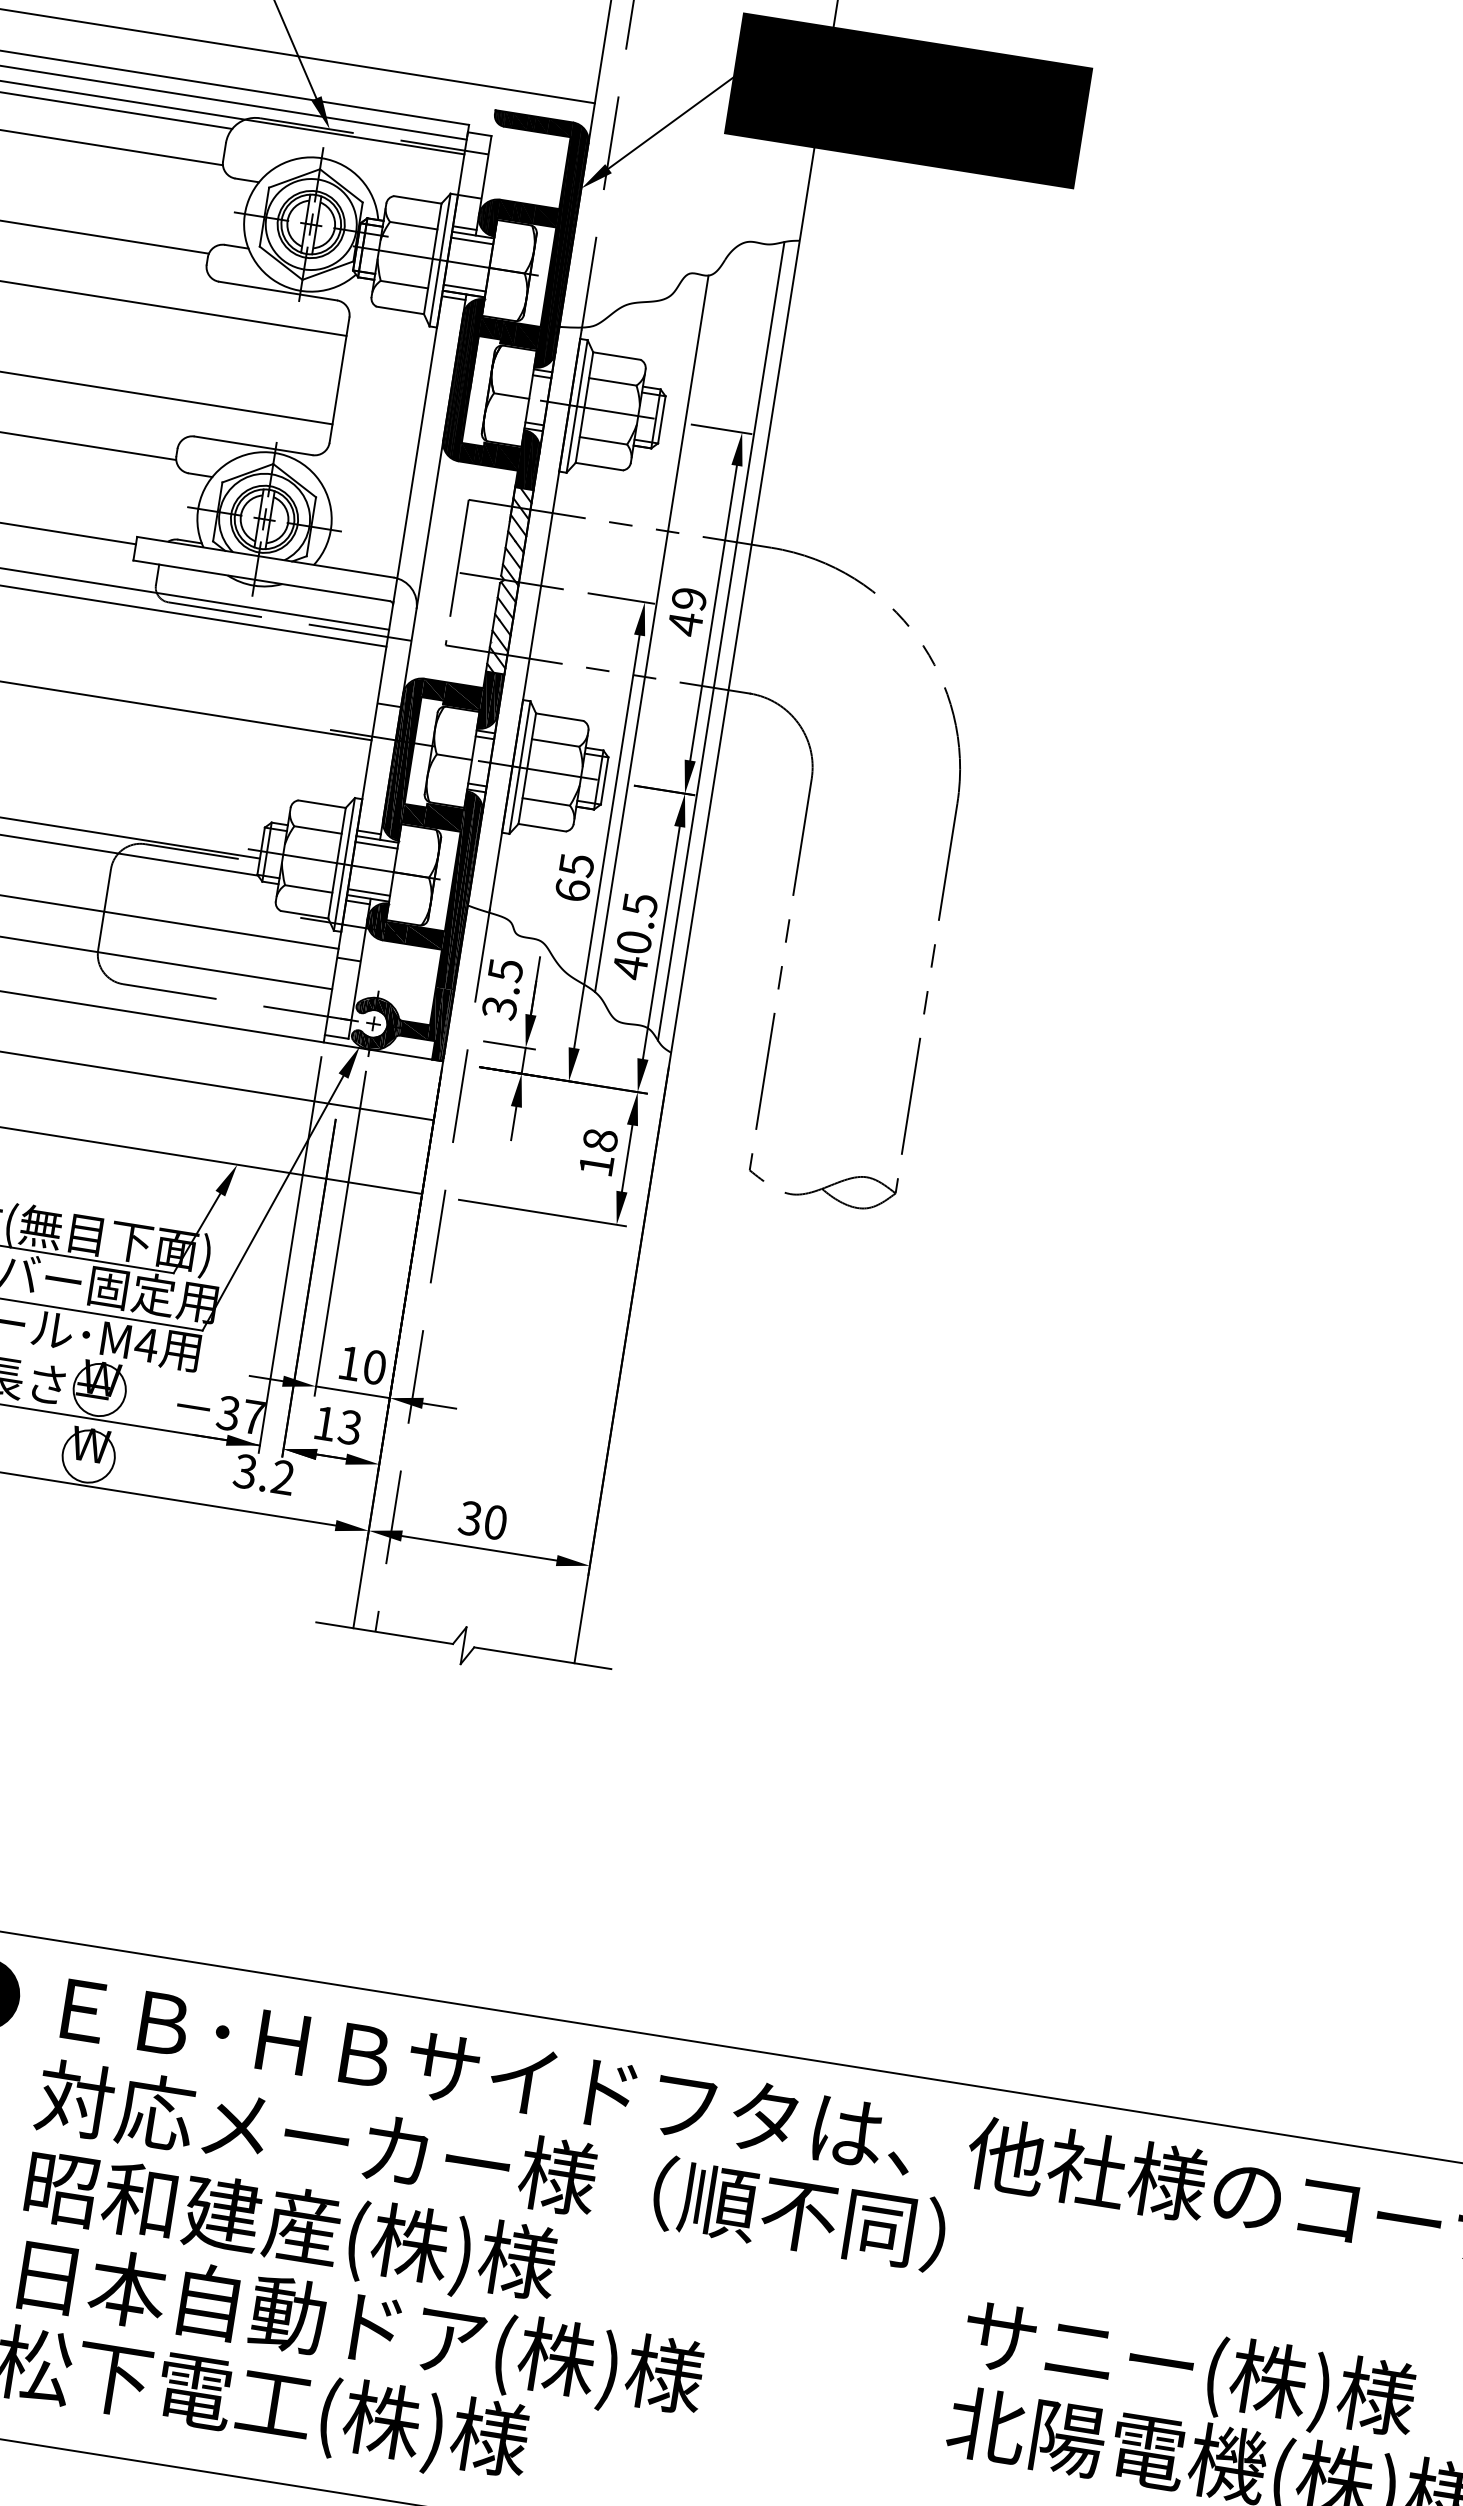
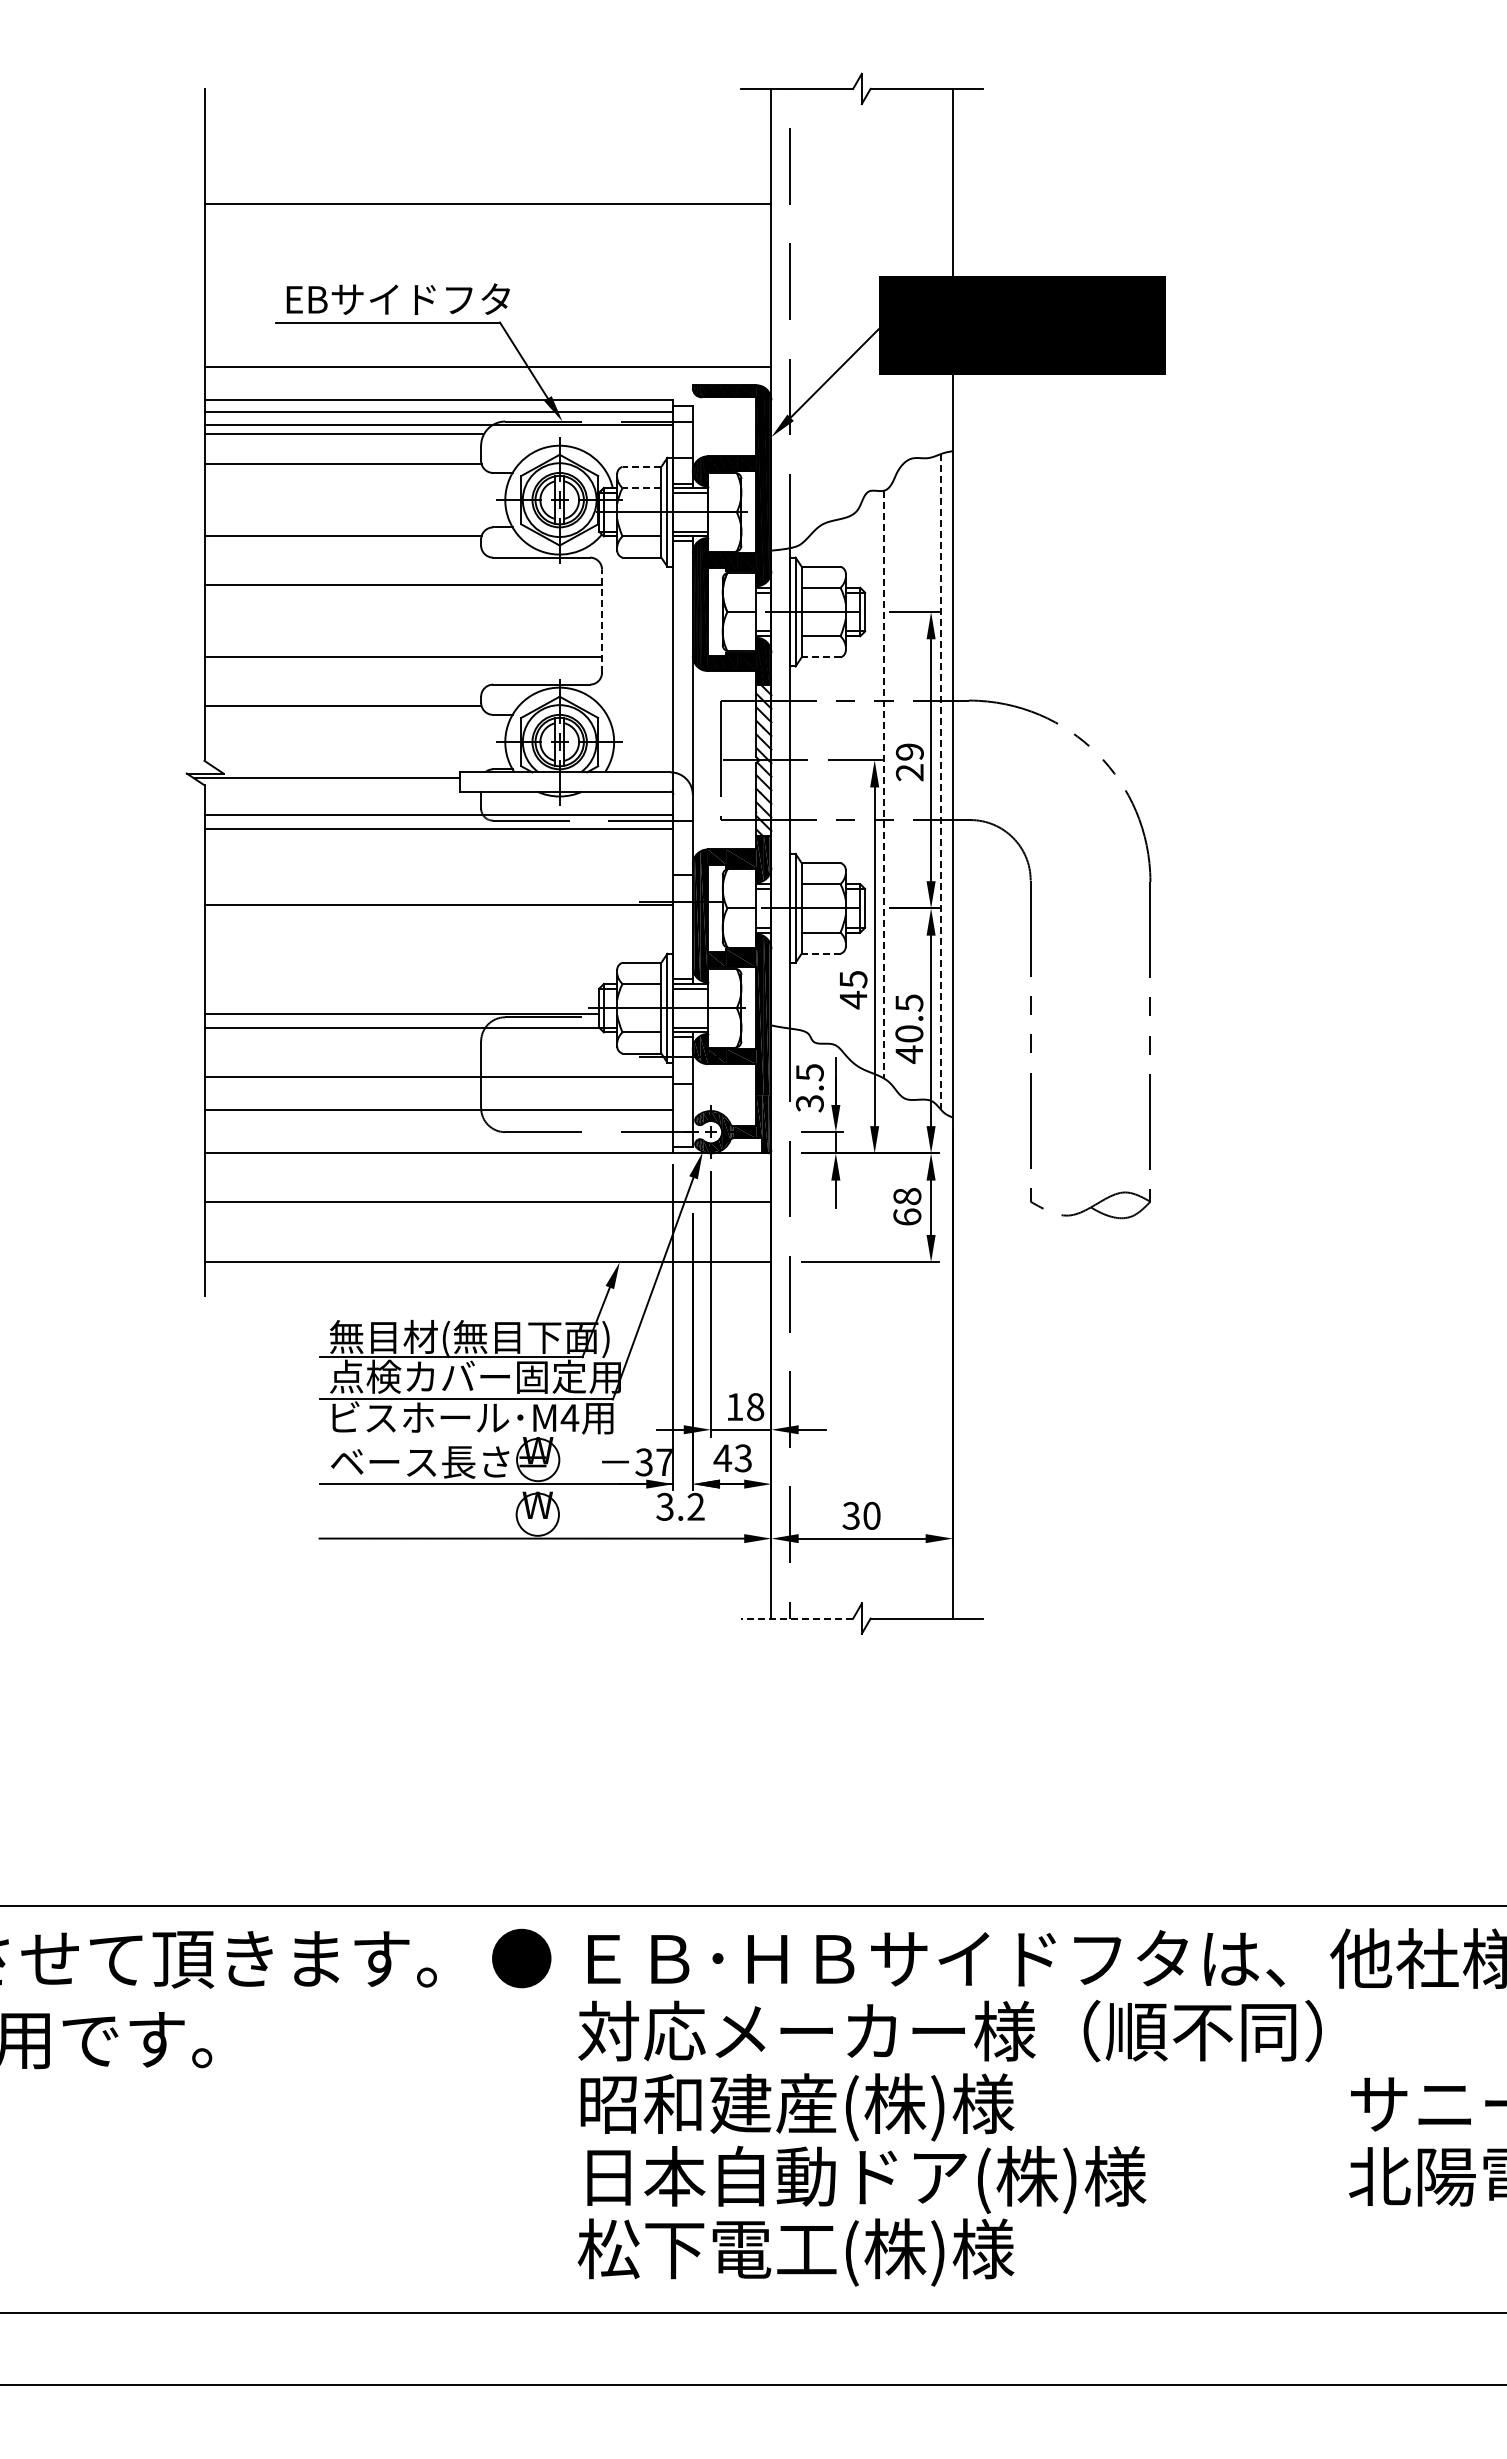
line: (417, 199) -> (641, 466), solid -> dashed
line: (413, 226) -> (641, 488), solid -> dashed
line: (340, 379) -> (602, 620), solid -> dashed
line: (598, 466) -> (820, 657), solid -> dashed
text: (684, 623) -> (909, 772), 49 -> 29
line: (652, 633) -> (884, 784), solid -> dashed
line: (720, 640) -> (940, 781), solid -> dashed
line: (541, 827) -> (820, 953), solid -> dashed
text: (572, 889) -> (853, 999), 65 -> 45
text: (596, 1164) -> (907, 1216), 18 -> 68
text: (374, 1366) -> (755, 1406), 10 -> 18
text: (324, 1422) -> (722, 1457), 13 -> 43
line: (383, 1632) -> (796, 1618), solid -> dashed

